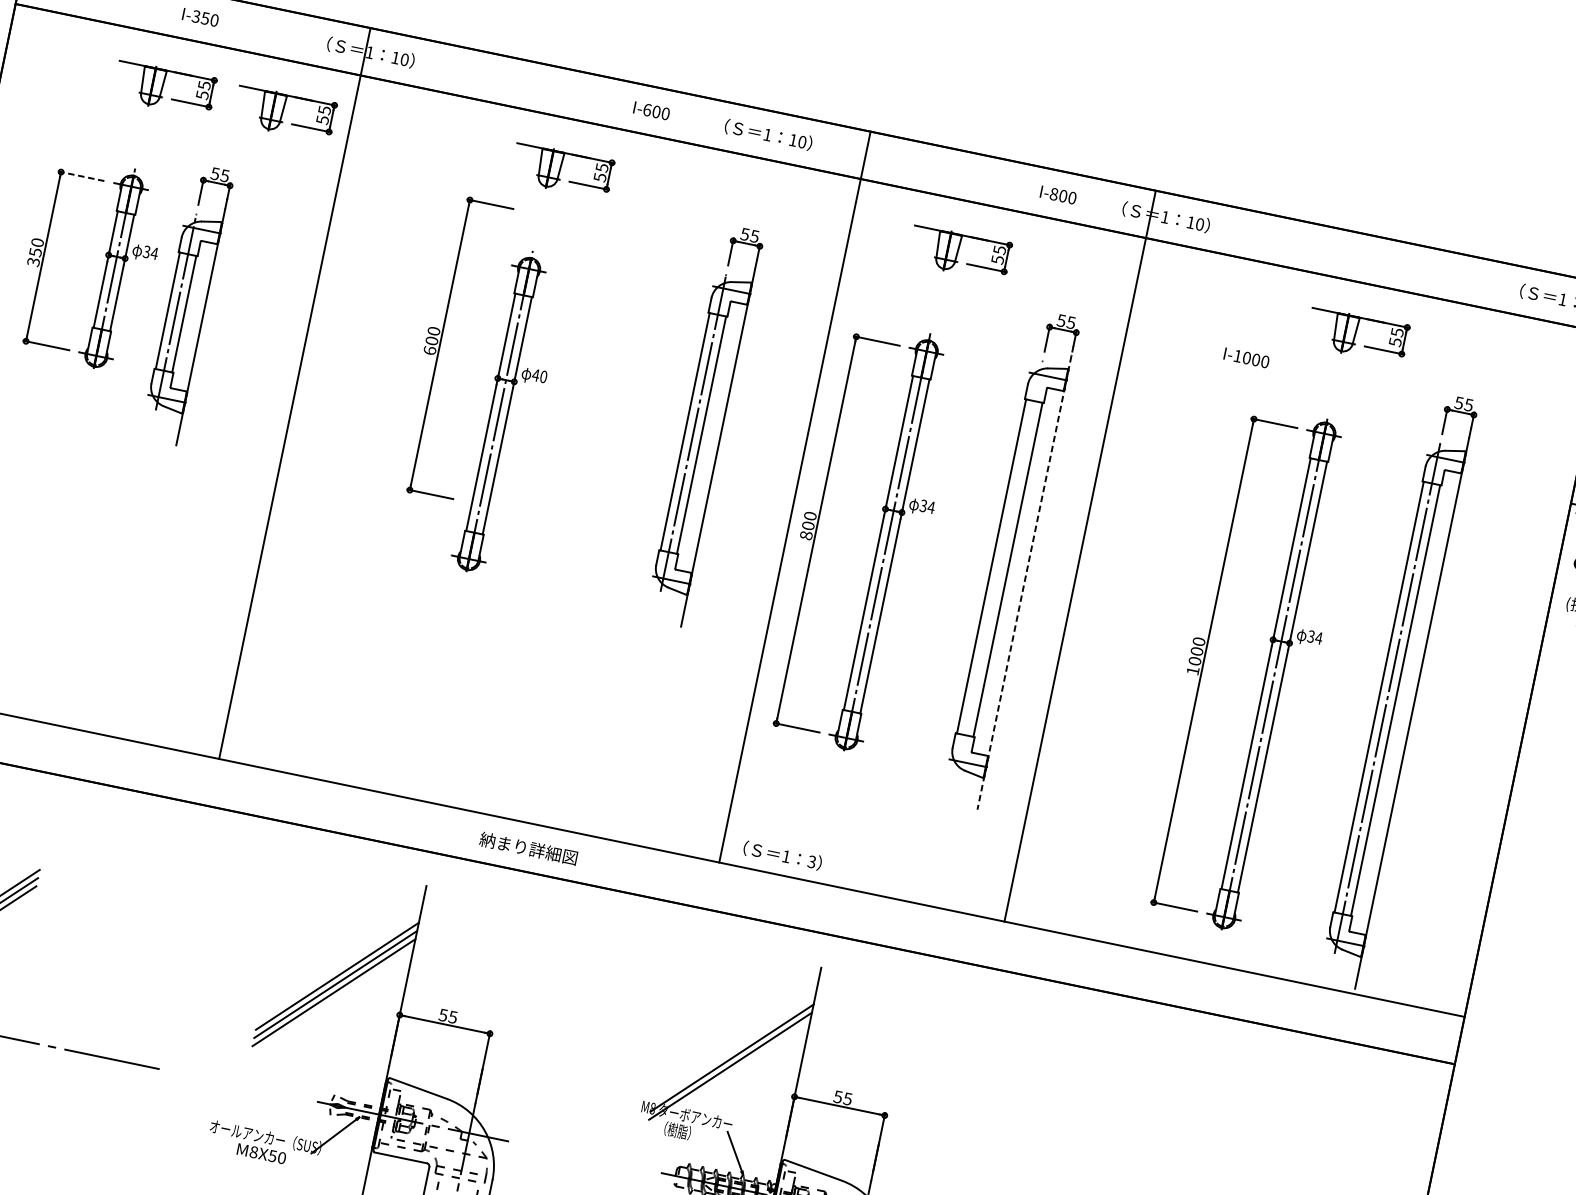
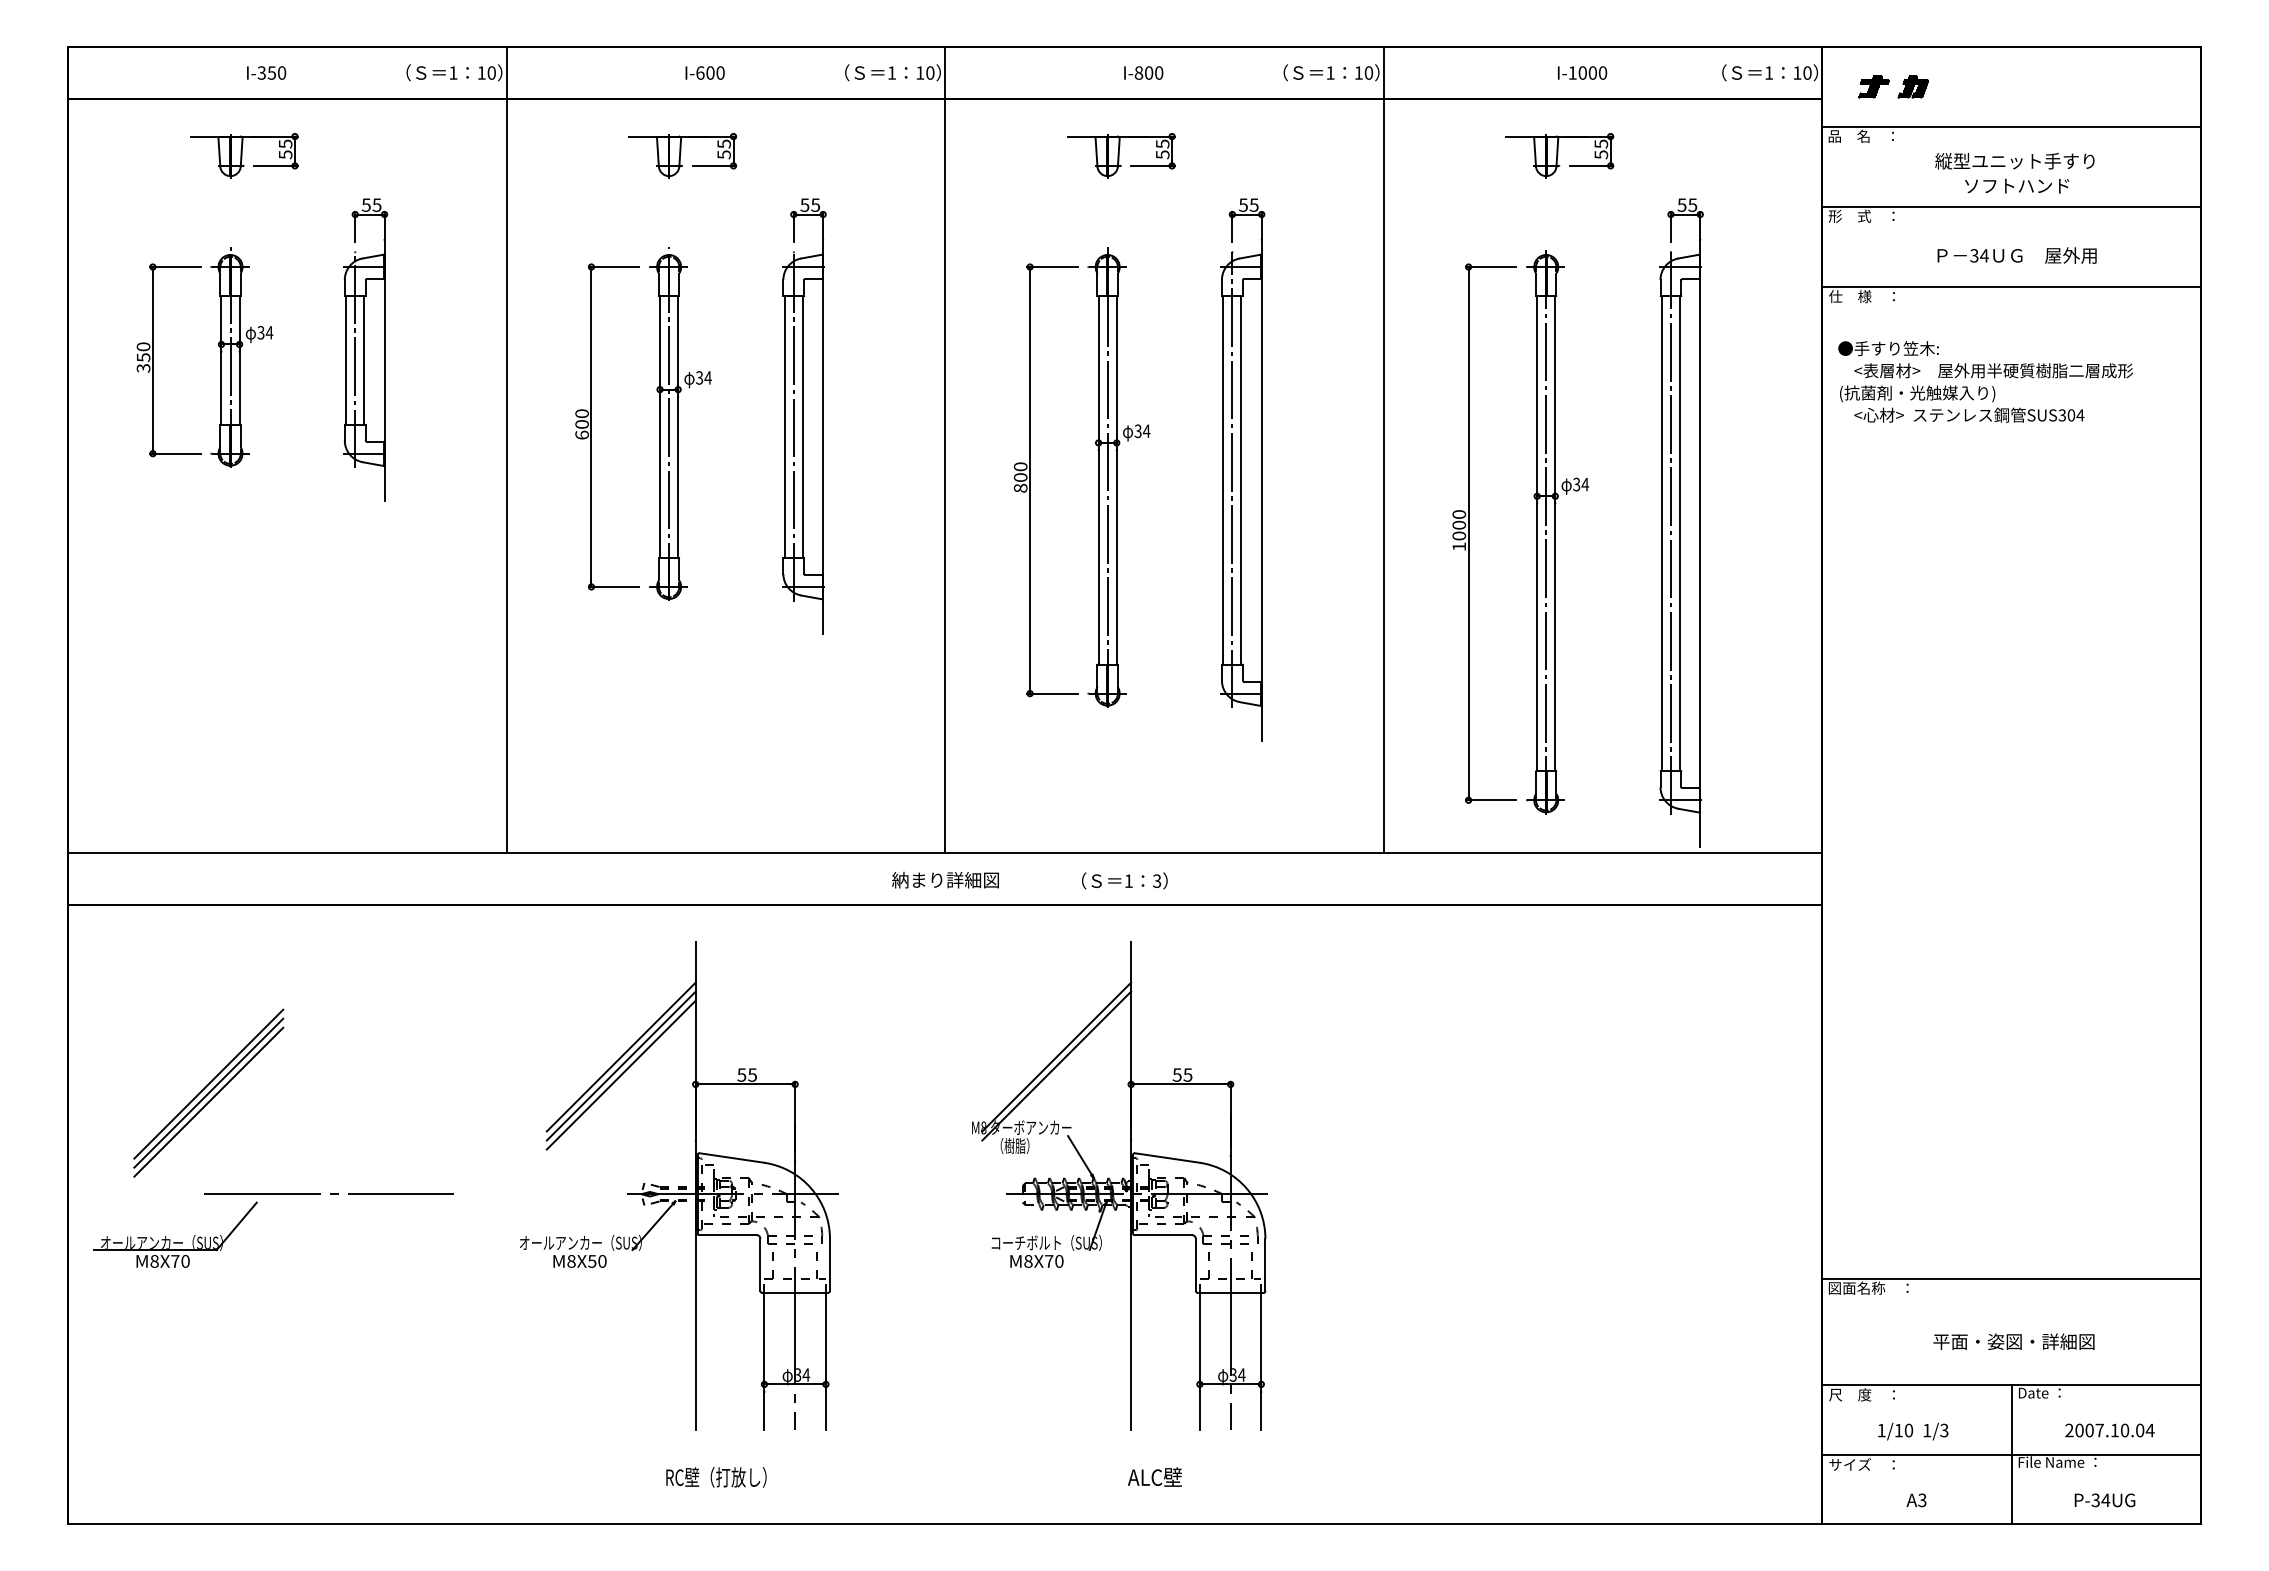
text: (651, 110) -> (704, 72), moved
part: (284, 112) -> (376, 155), removed
line: (80, 176) -> (174, 267), dashed -> solid
text: (1058, 194) -> (1143, 72), moved
part: (187, 304) -> (365, 349), moved
part: (440, 344) -> (591, 426), moved
text: (1246, 357) -> (1582, 72), moved
text: (539, 375) -> (703, 377), 40 -> 34
line: (294, 393) -> (506, 450), moved
part: (705, 425) -> (804, 416), moved
line: (795, 497) -> (945, 450), moved
line: (1079, 556) -> (1383, 450), moved
line: (999, 568) -> (1232, 480), added
line: (1025, 578) -> (1261, 485), dashed -> solid
text: (528, 848) -> (945, 879), moved
text: (782, 855) -> (1124, 880), moved

